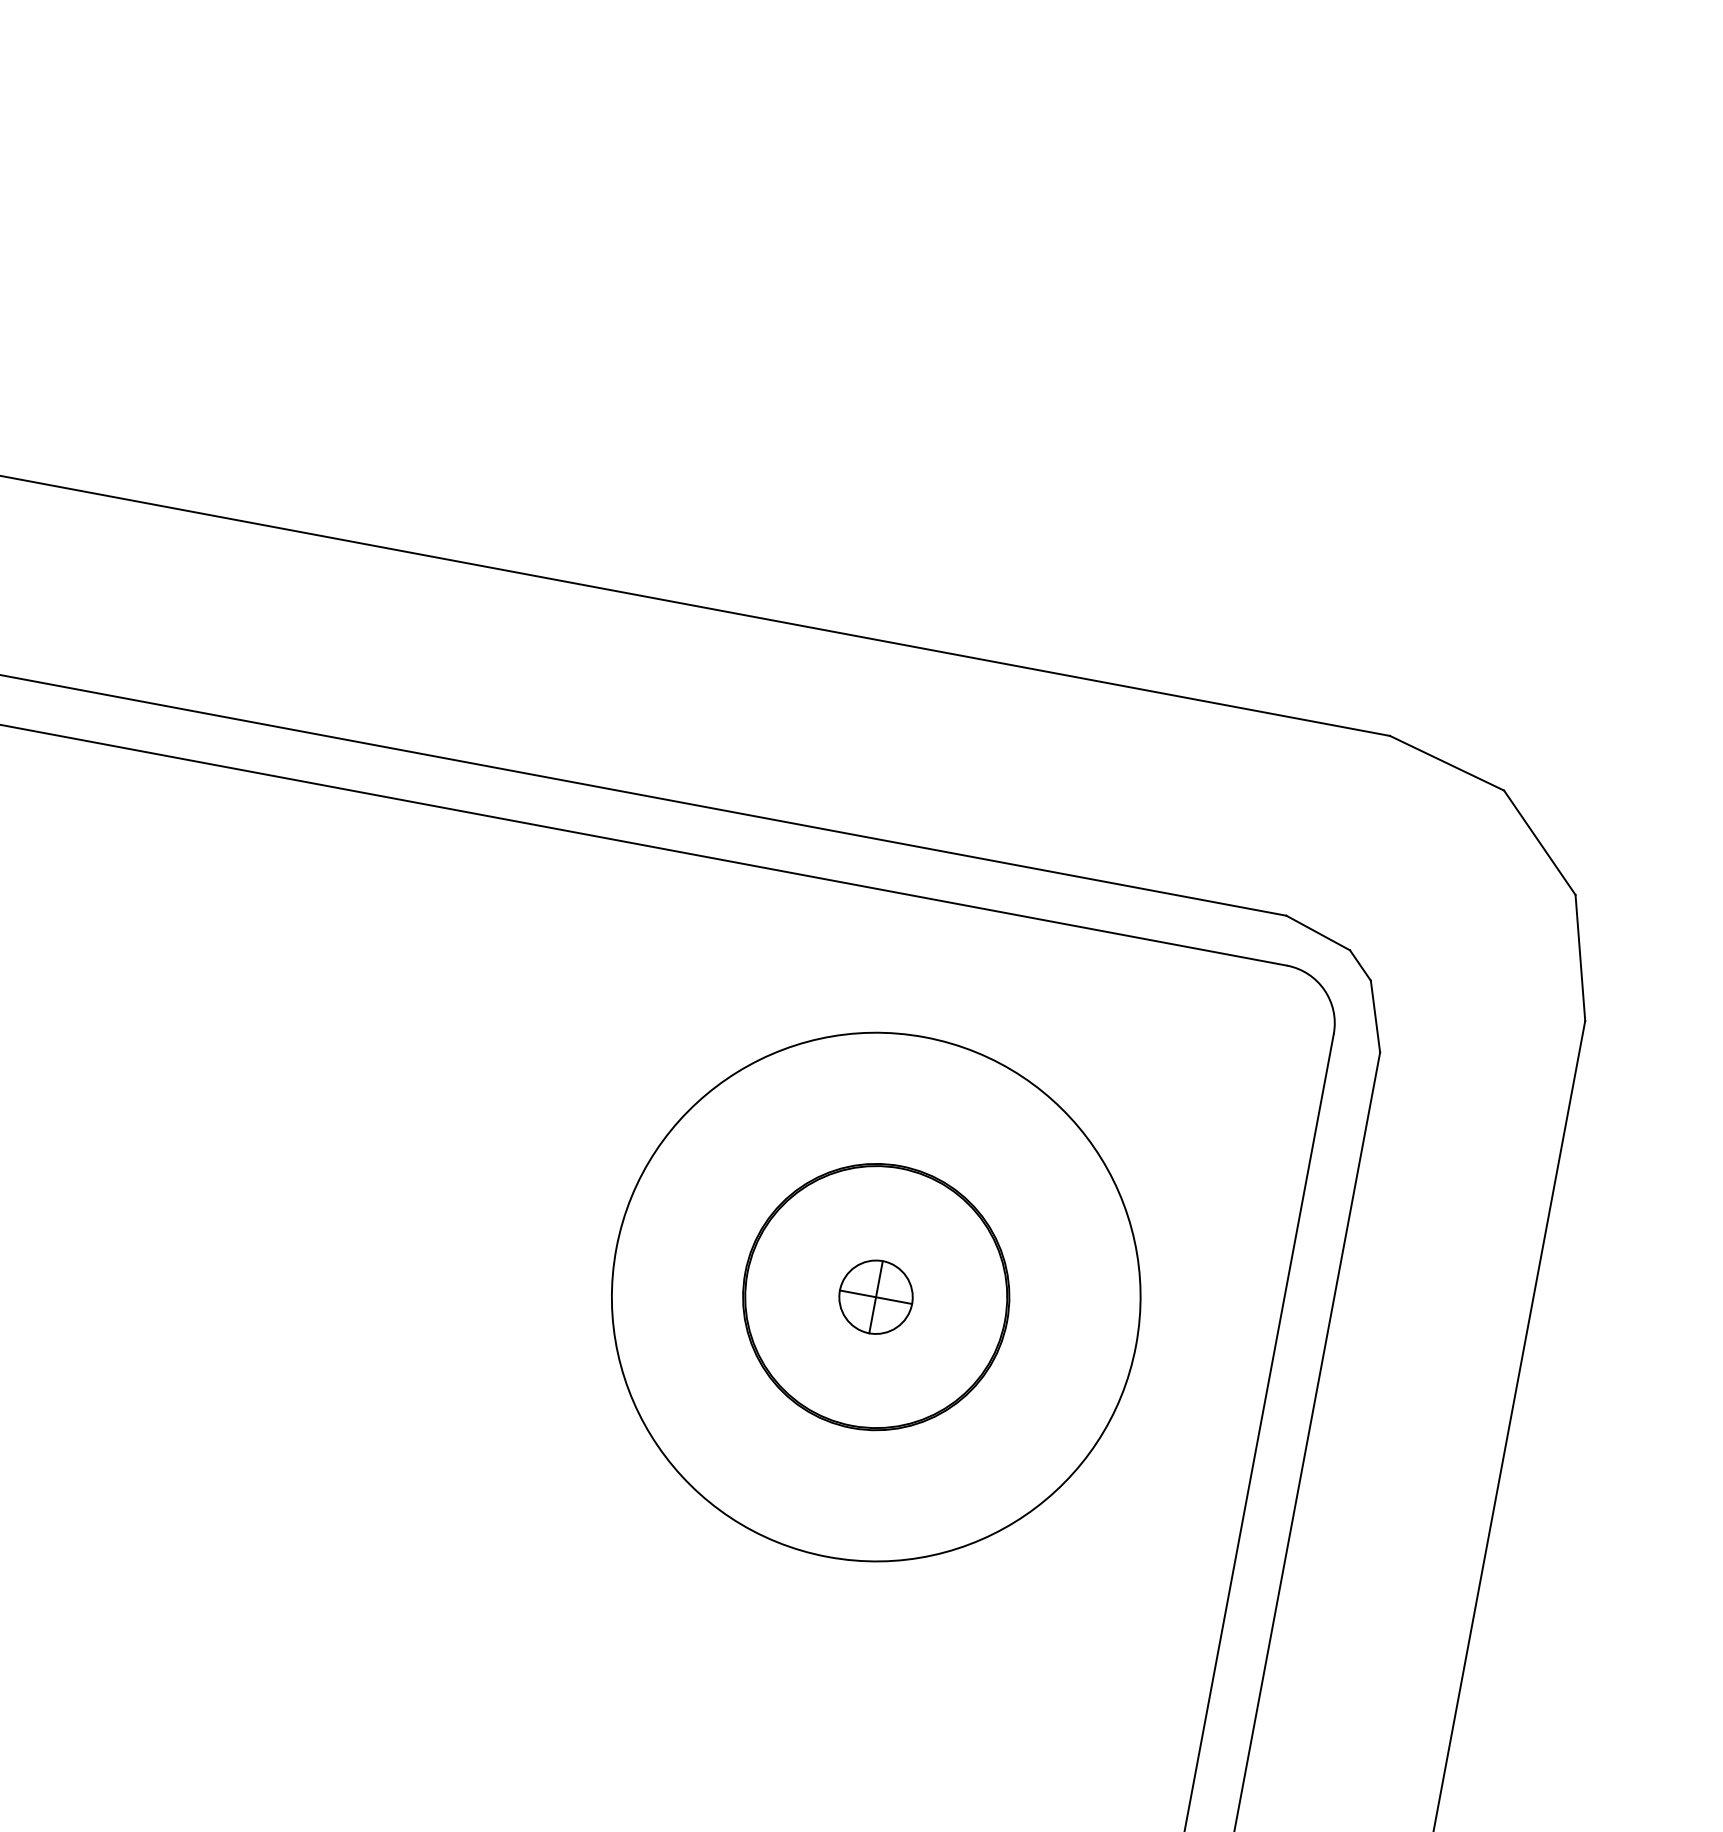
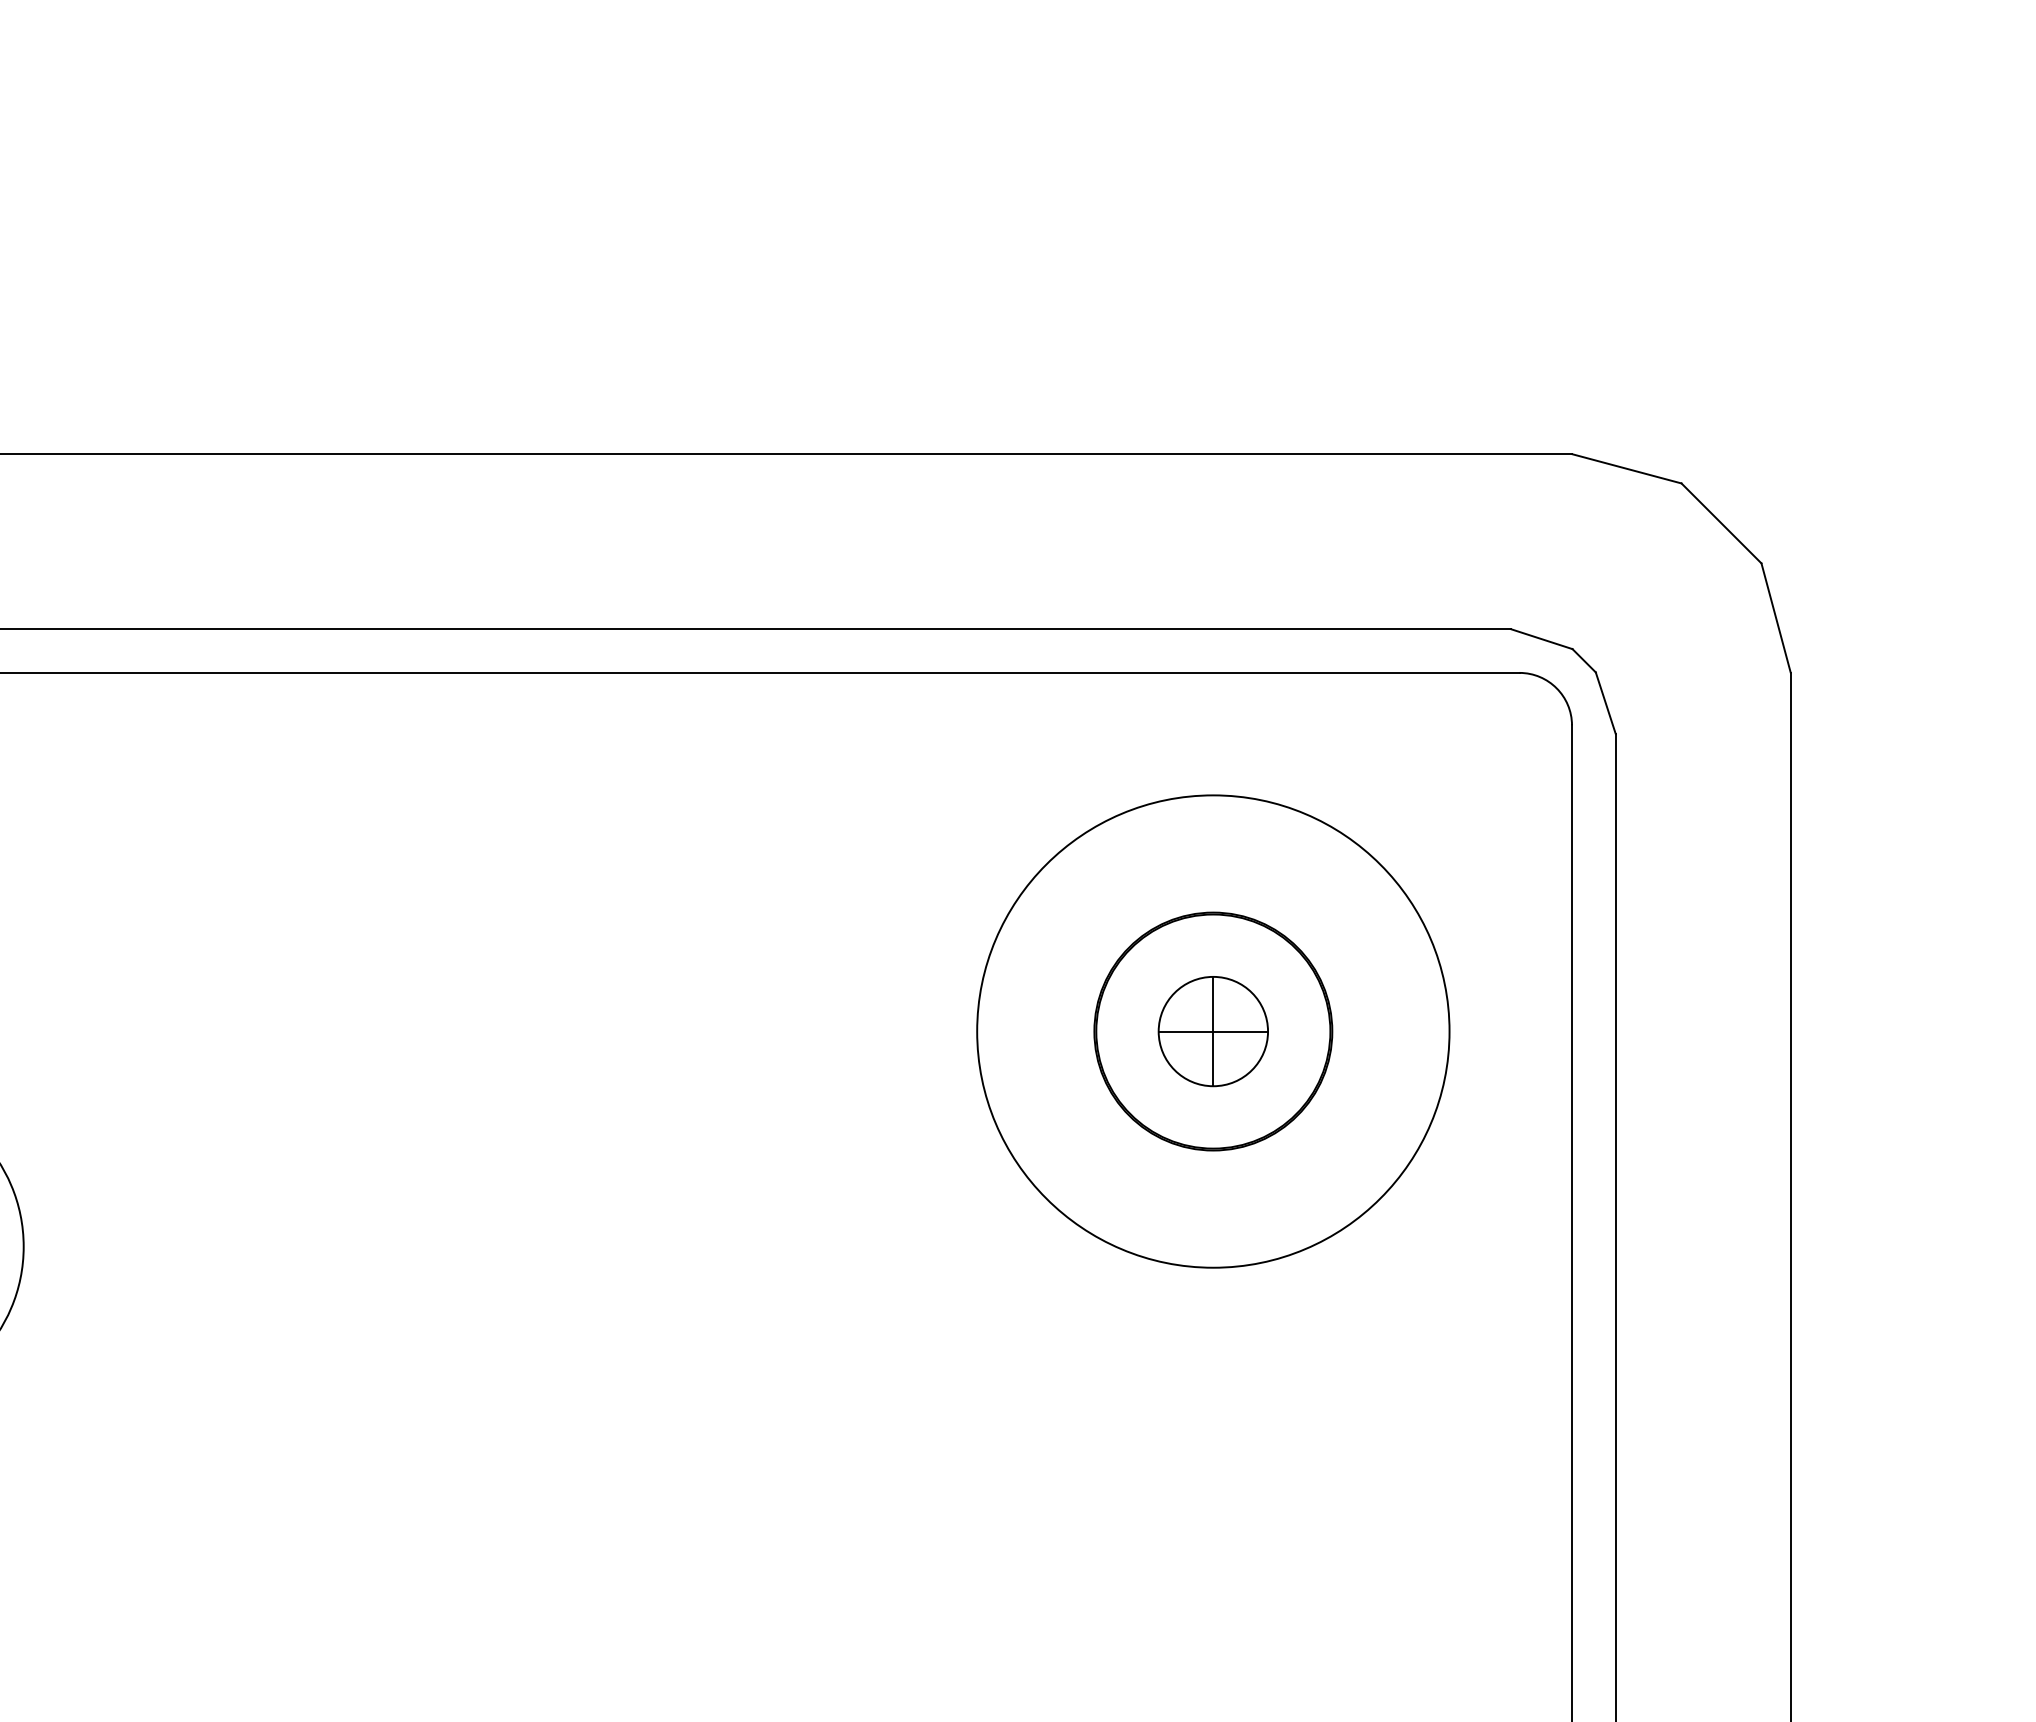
part: (875, 1296) -> (1212, 1031), size x1.67

